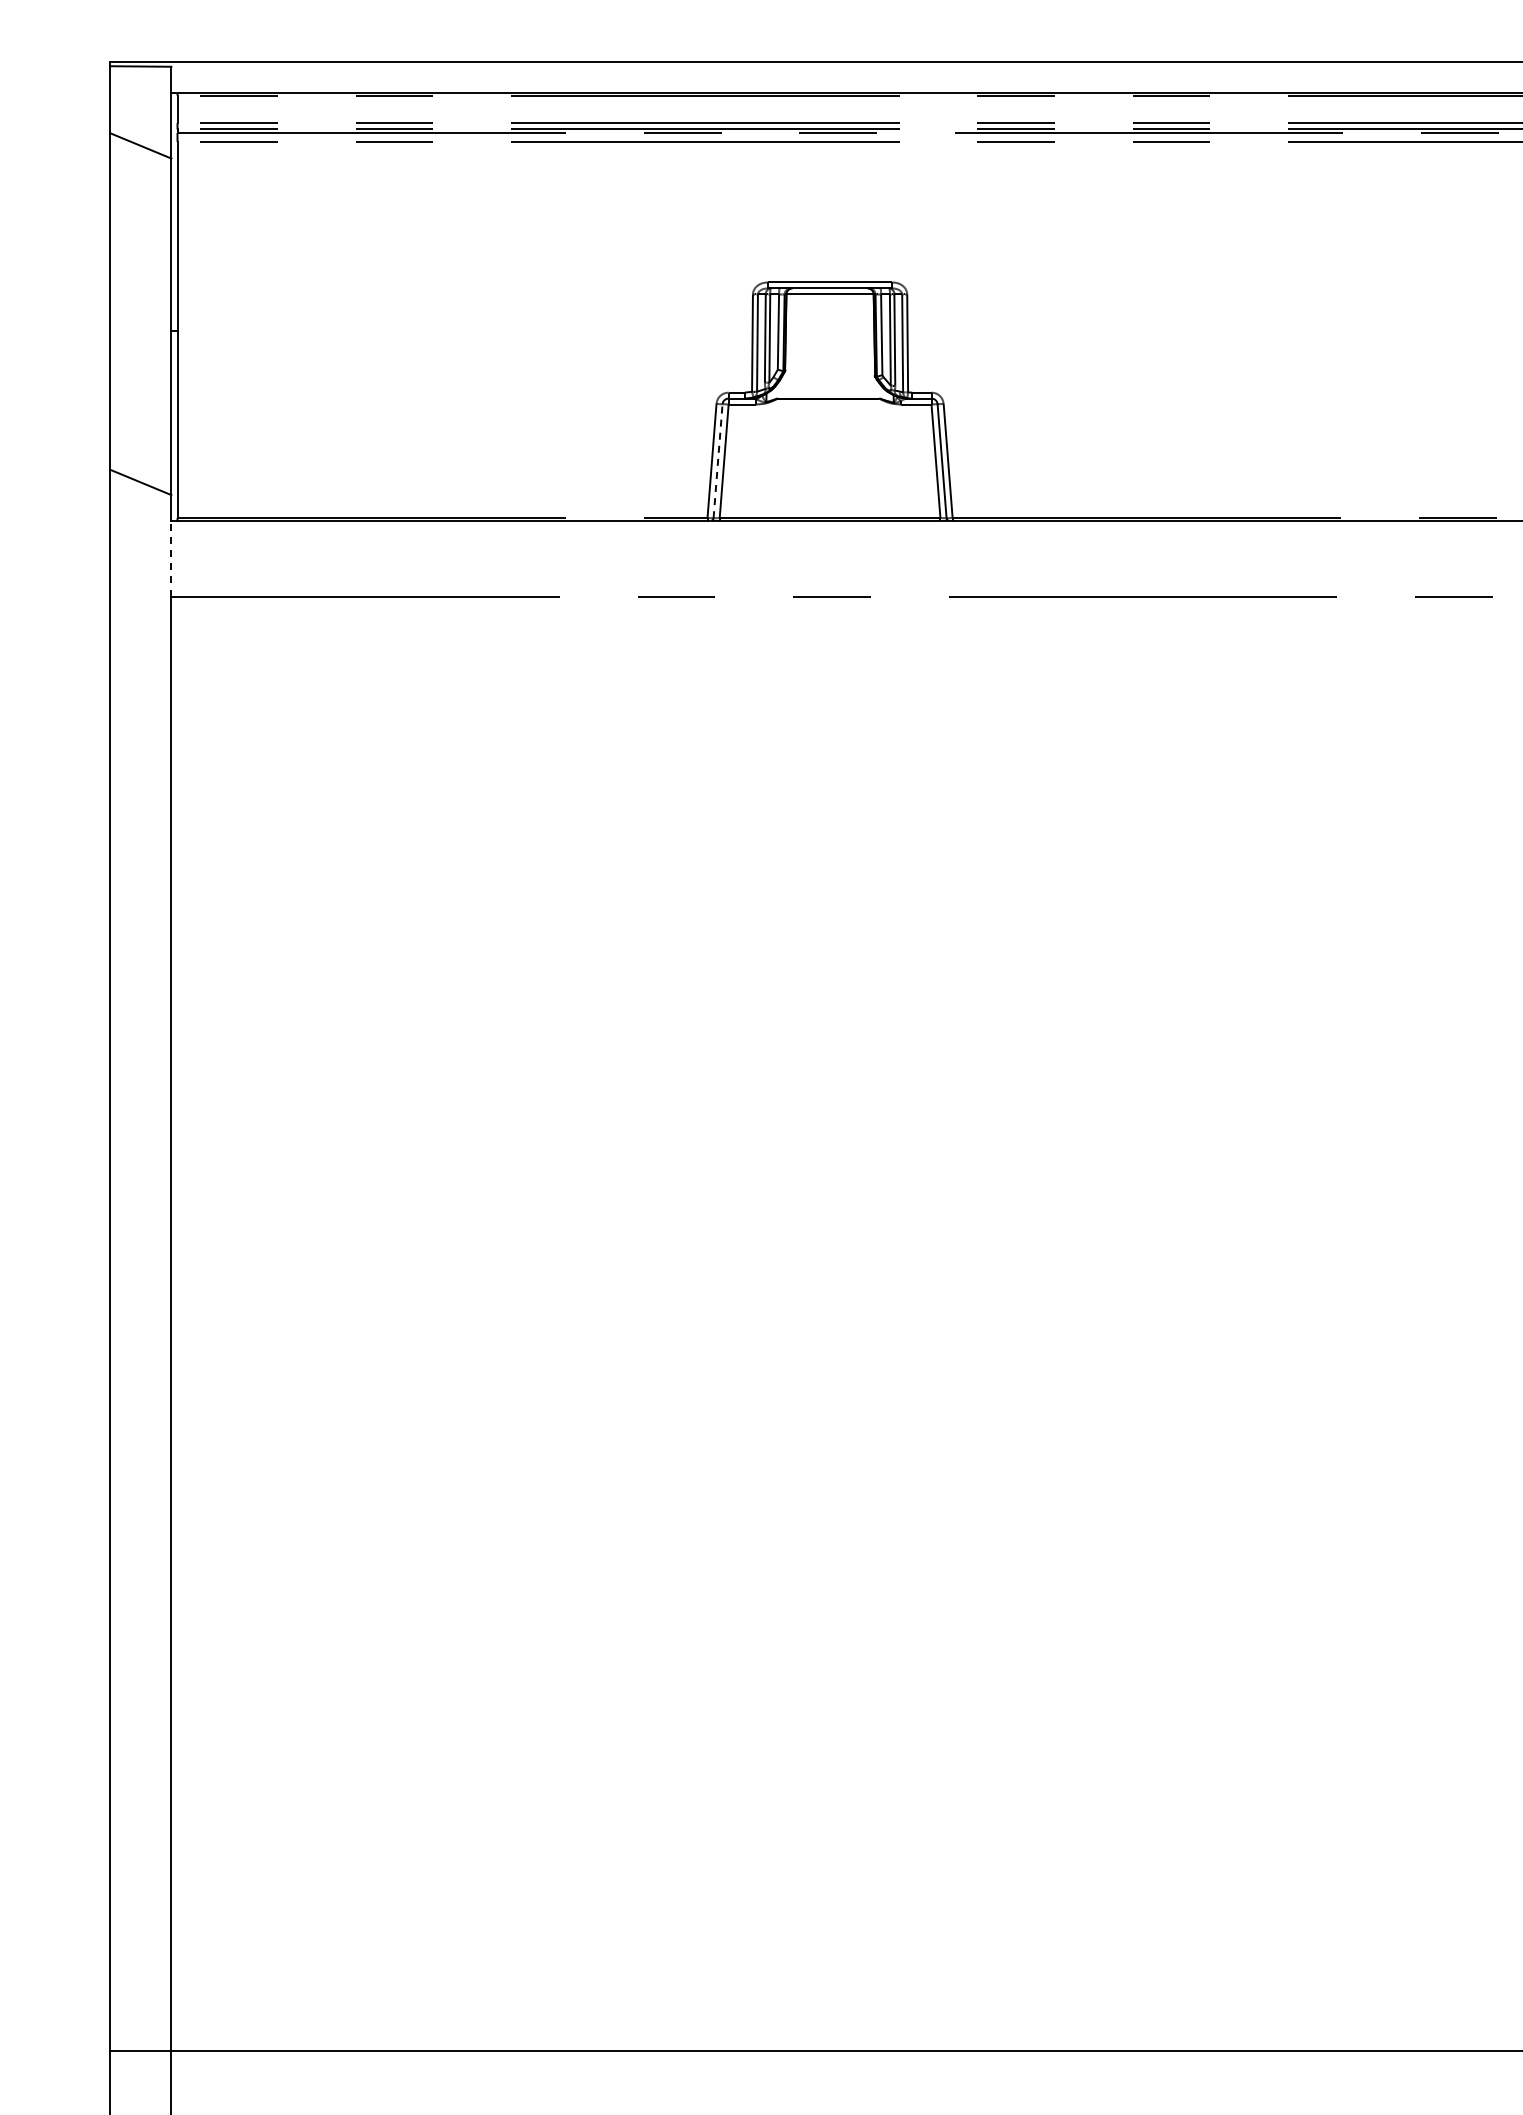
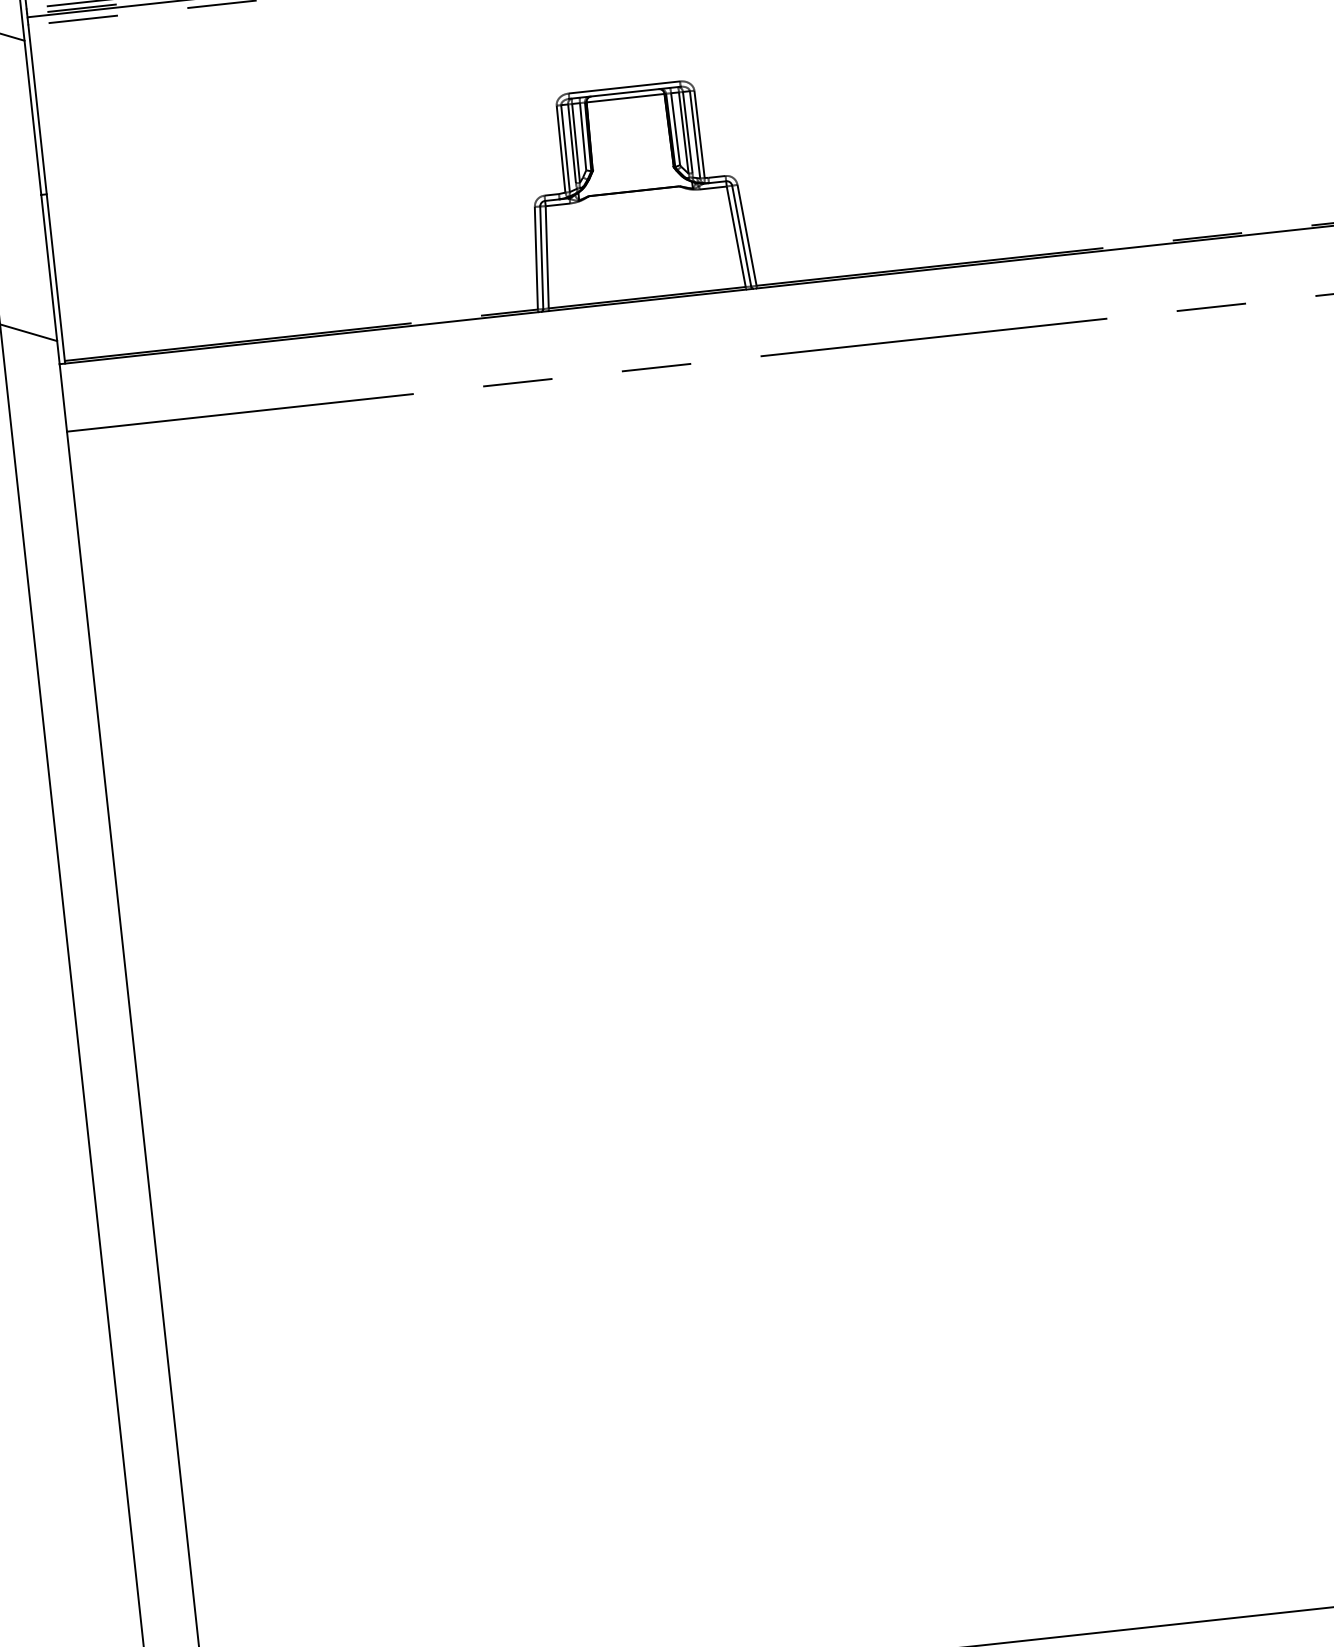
line: (718, 460) -> (542, 257), dashed -> solid
line: (171, 558) -> (63, 397), dashed -> solid

